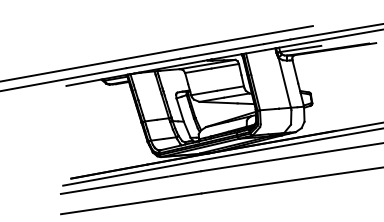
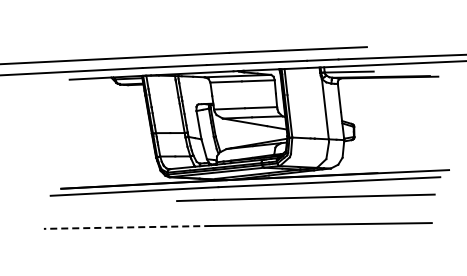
line: (114, 185) -> (110, 203), removed
line: (131, 203) -> (127, 227), solid -> dashed

